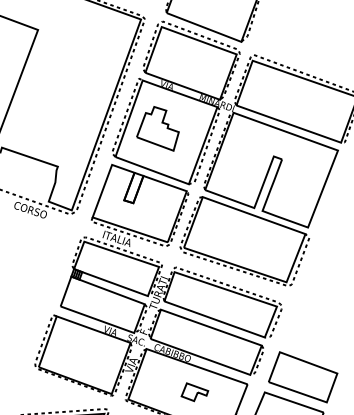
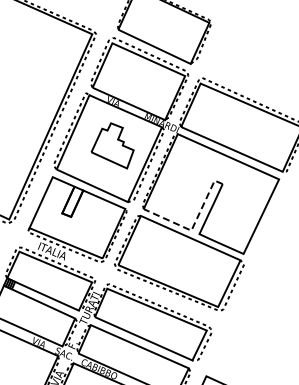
part: (157, 128) -> (112, 145), moved
line: (256, 202) -> (194, 225), solid -> dashed

